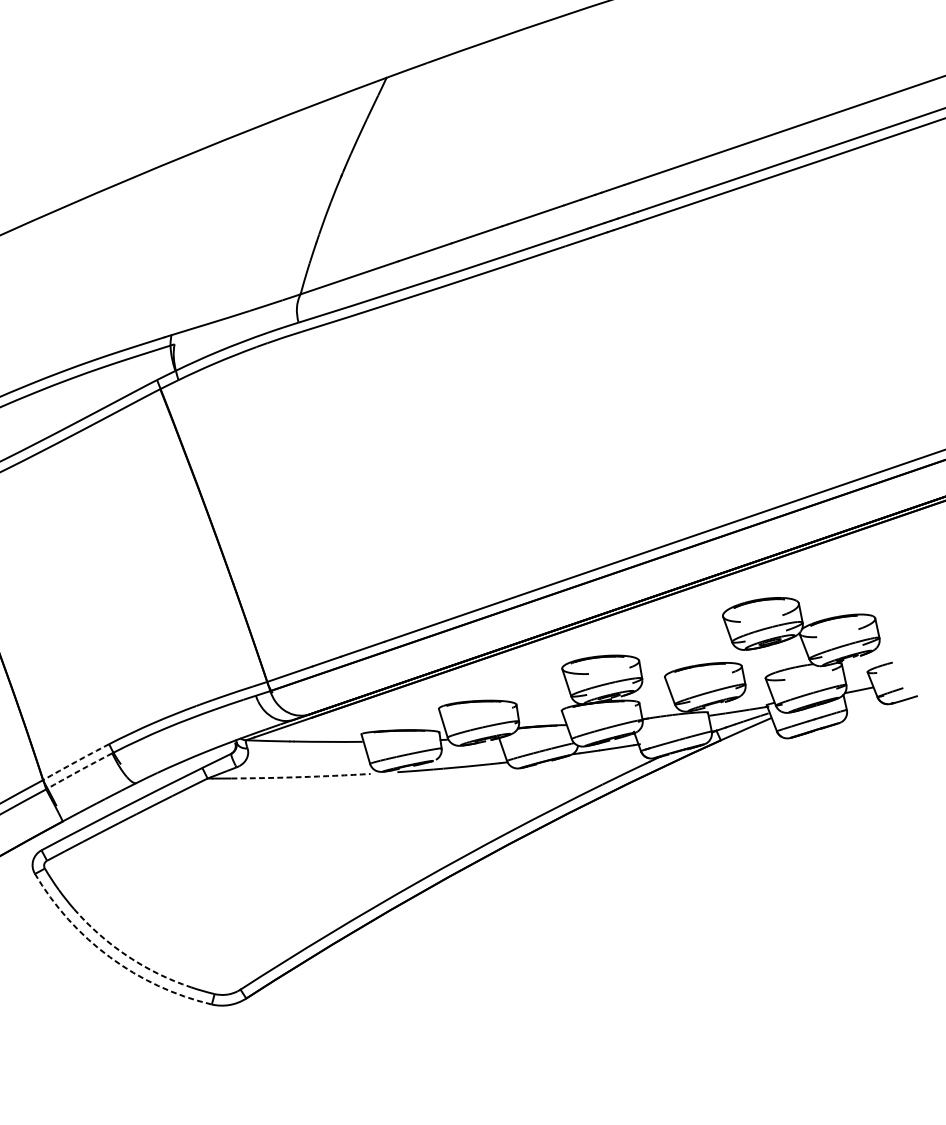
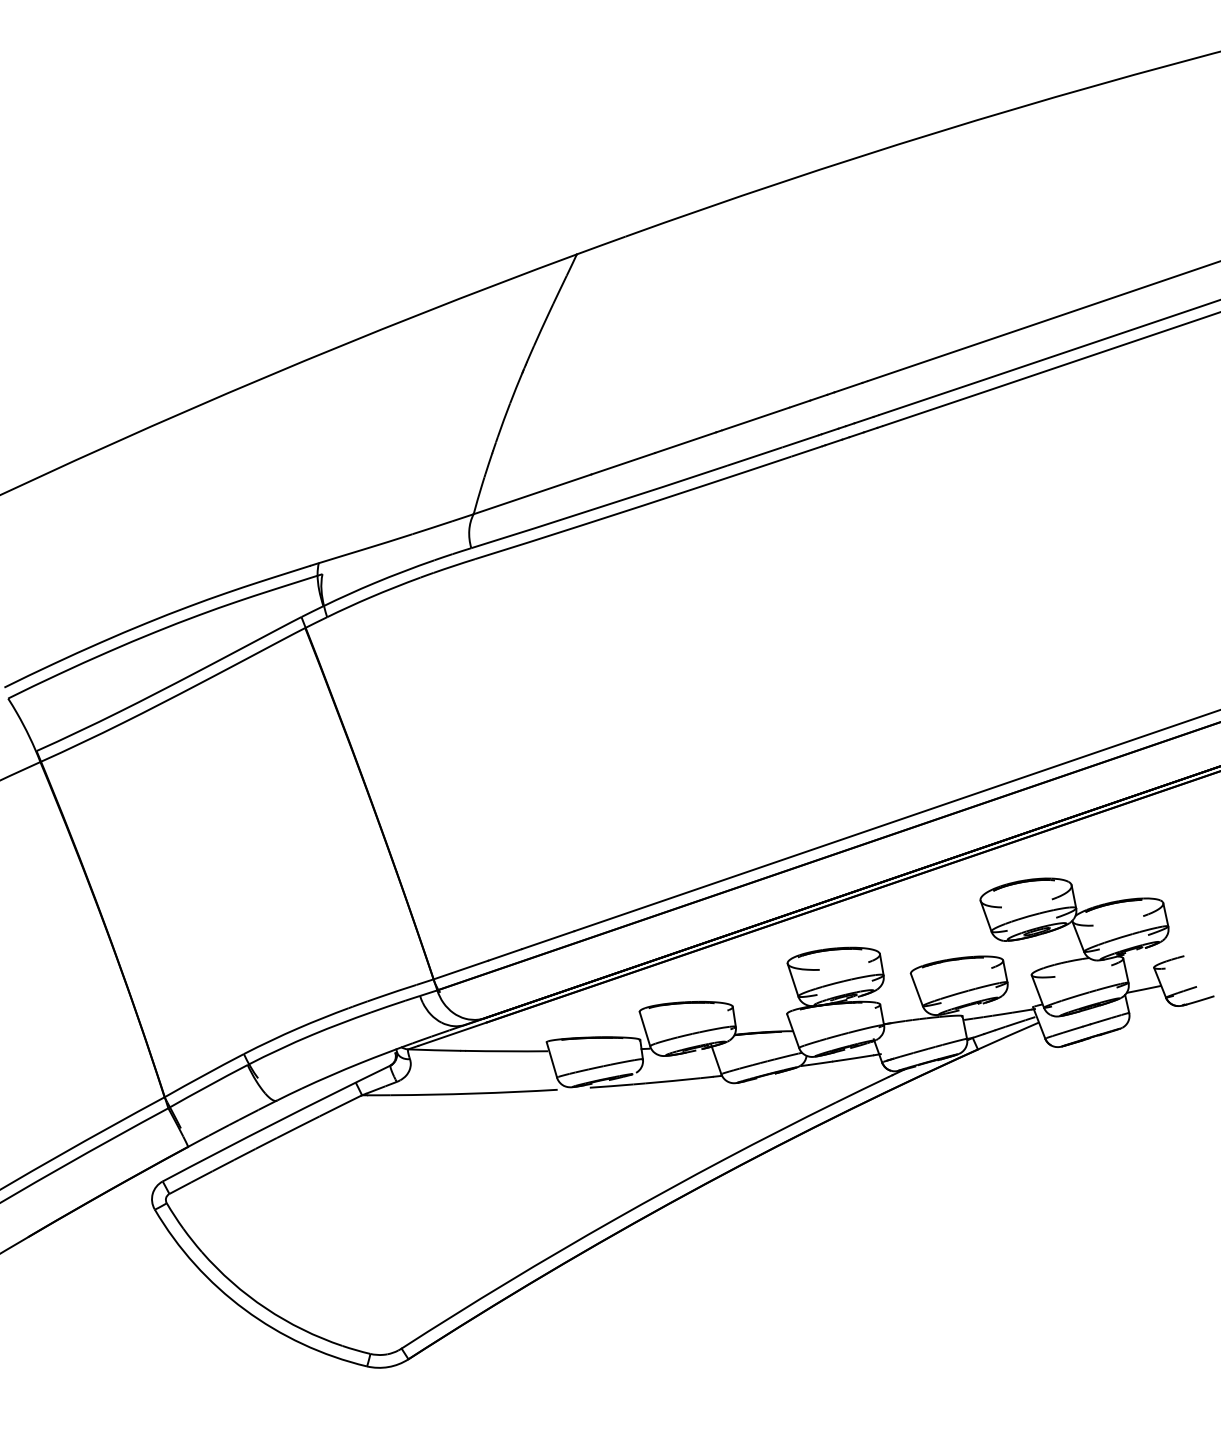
arc: (76, 762) -> (204, 1075), dashed -> solid
arc: (78, 771) -> (207, 1086), dashed -> solid
arc: (301, 777) -> (474, 1093), dashed -> solid
arc: (127, 956) -> (265, 1308), dashed -> solid
arc: (109, 957) -> (244, 1309), dashed -> solid

